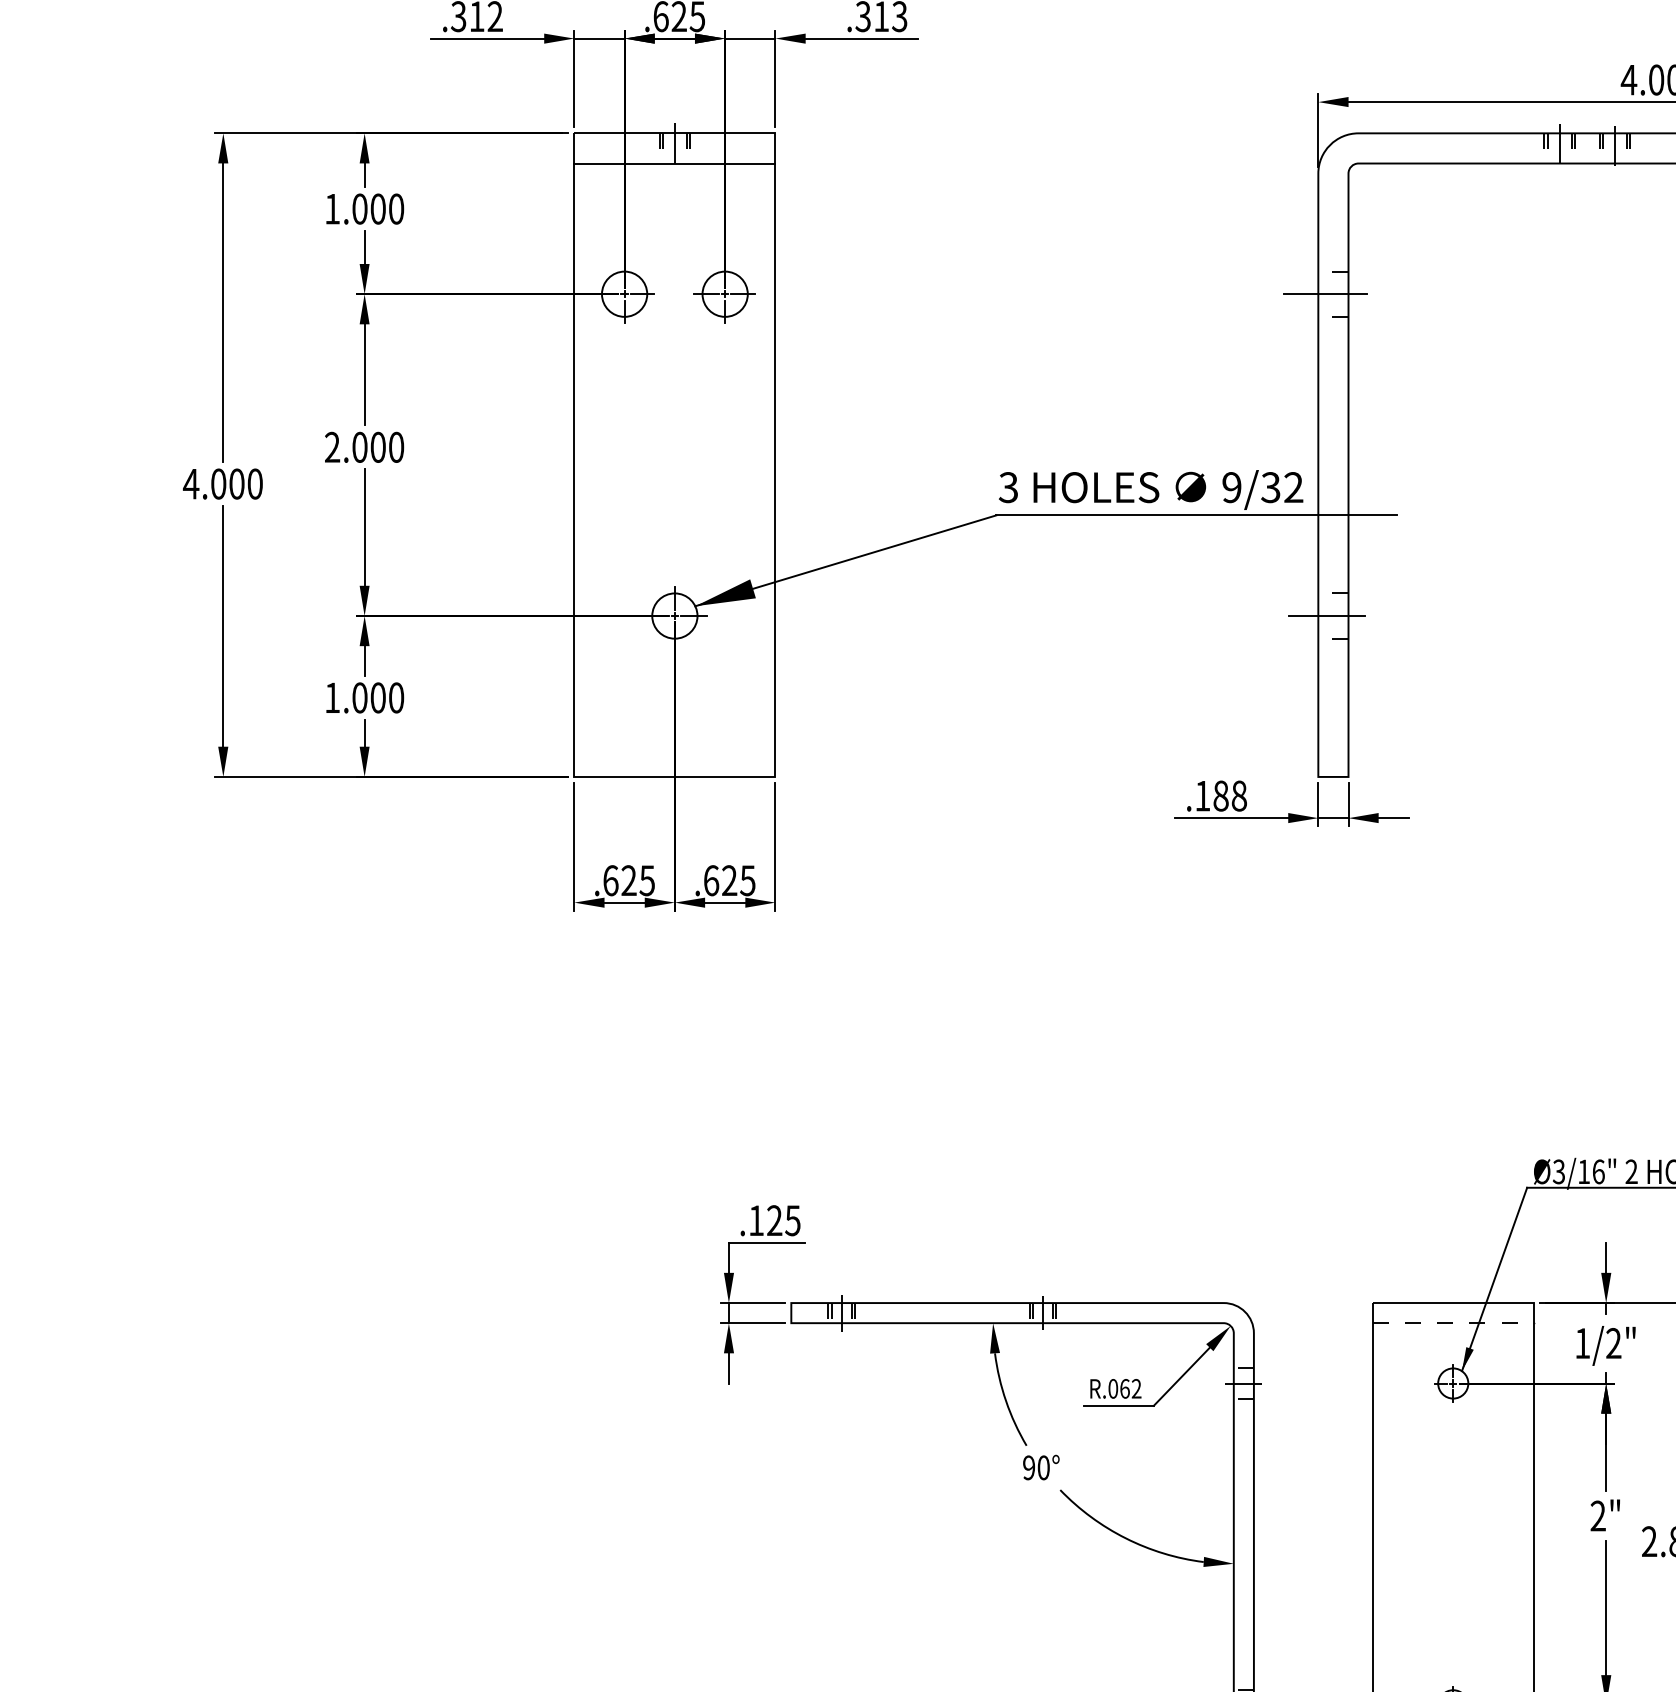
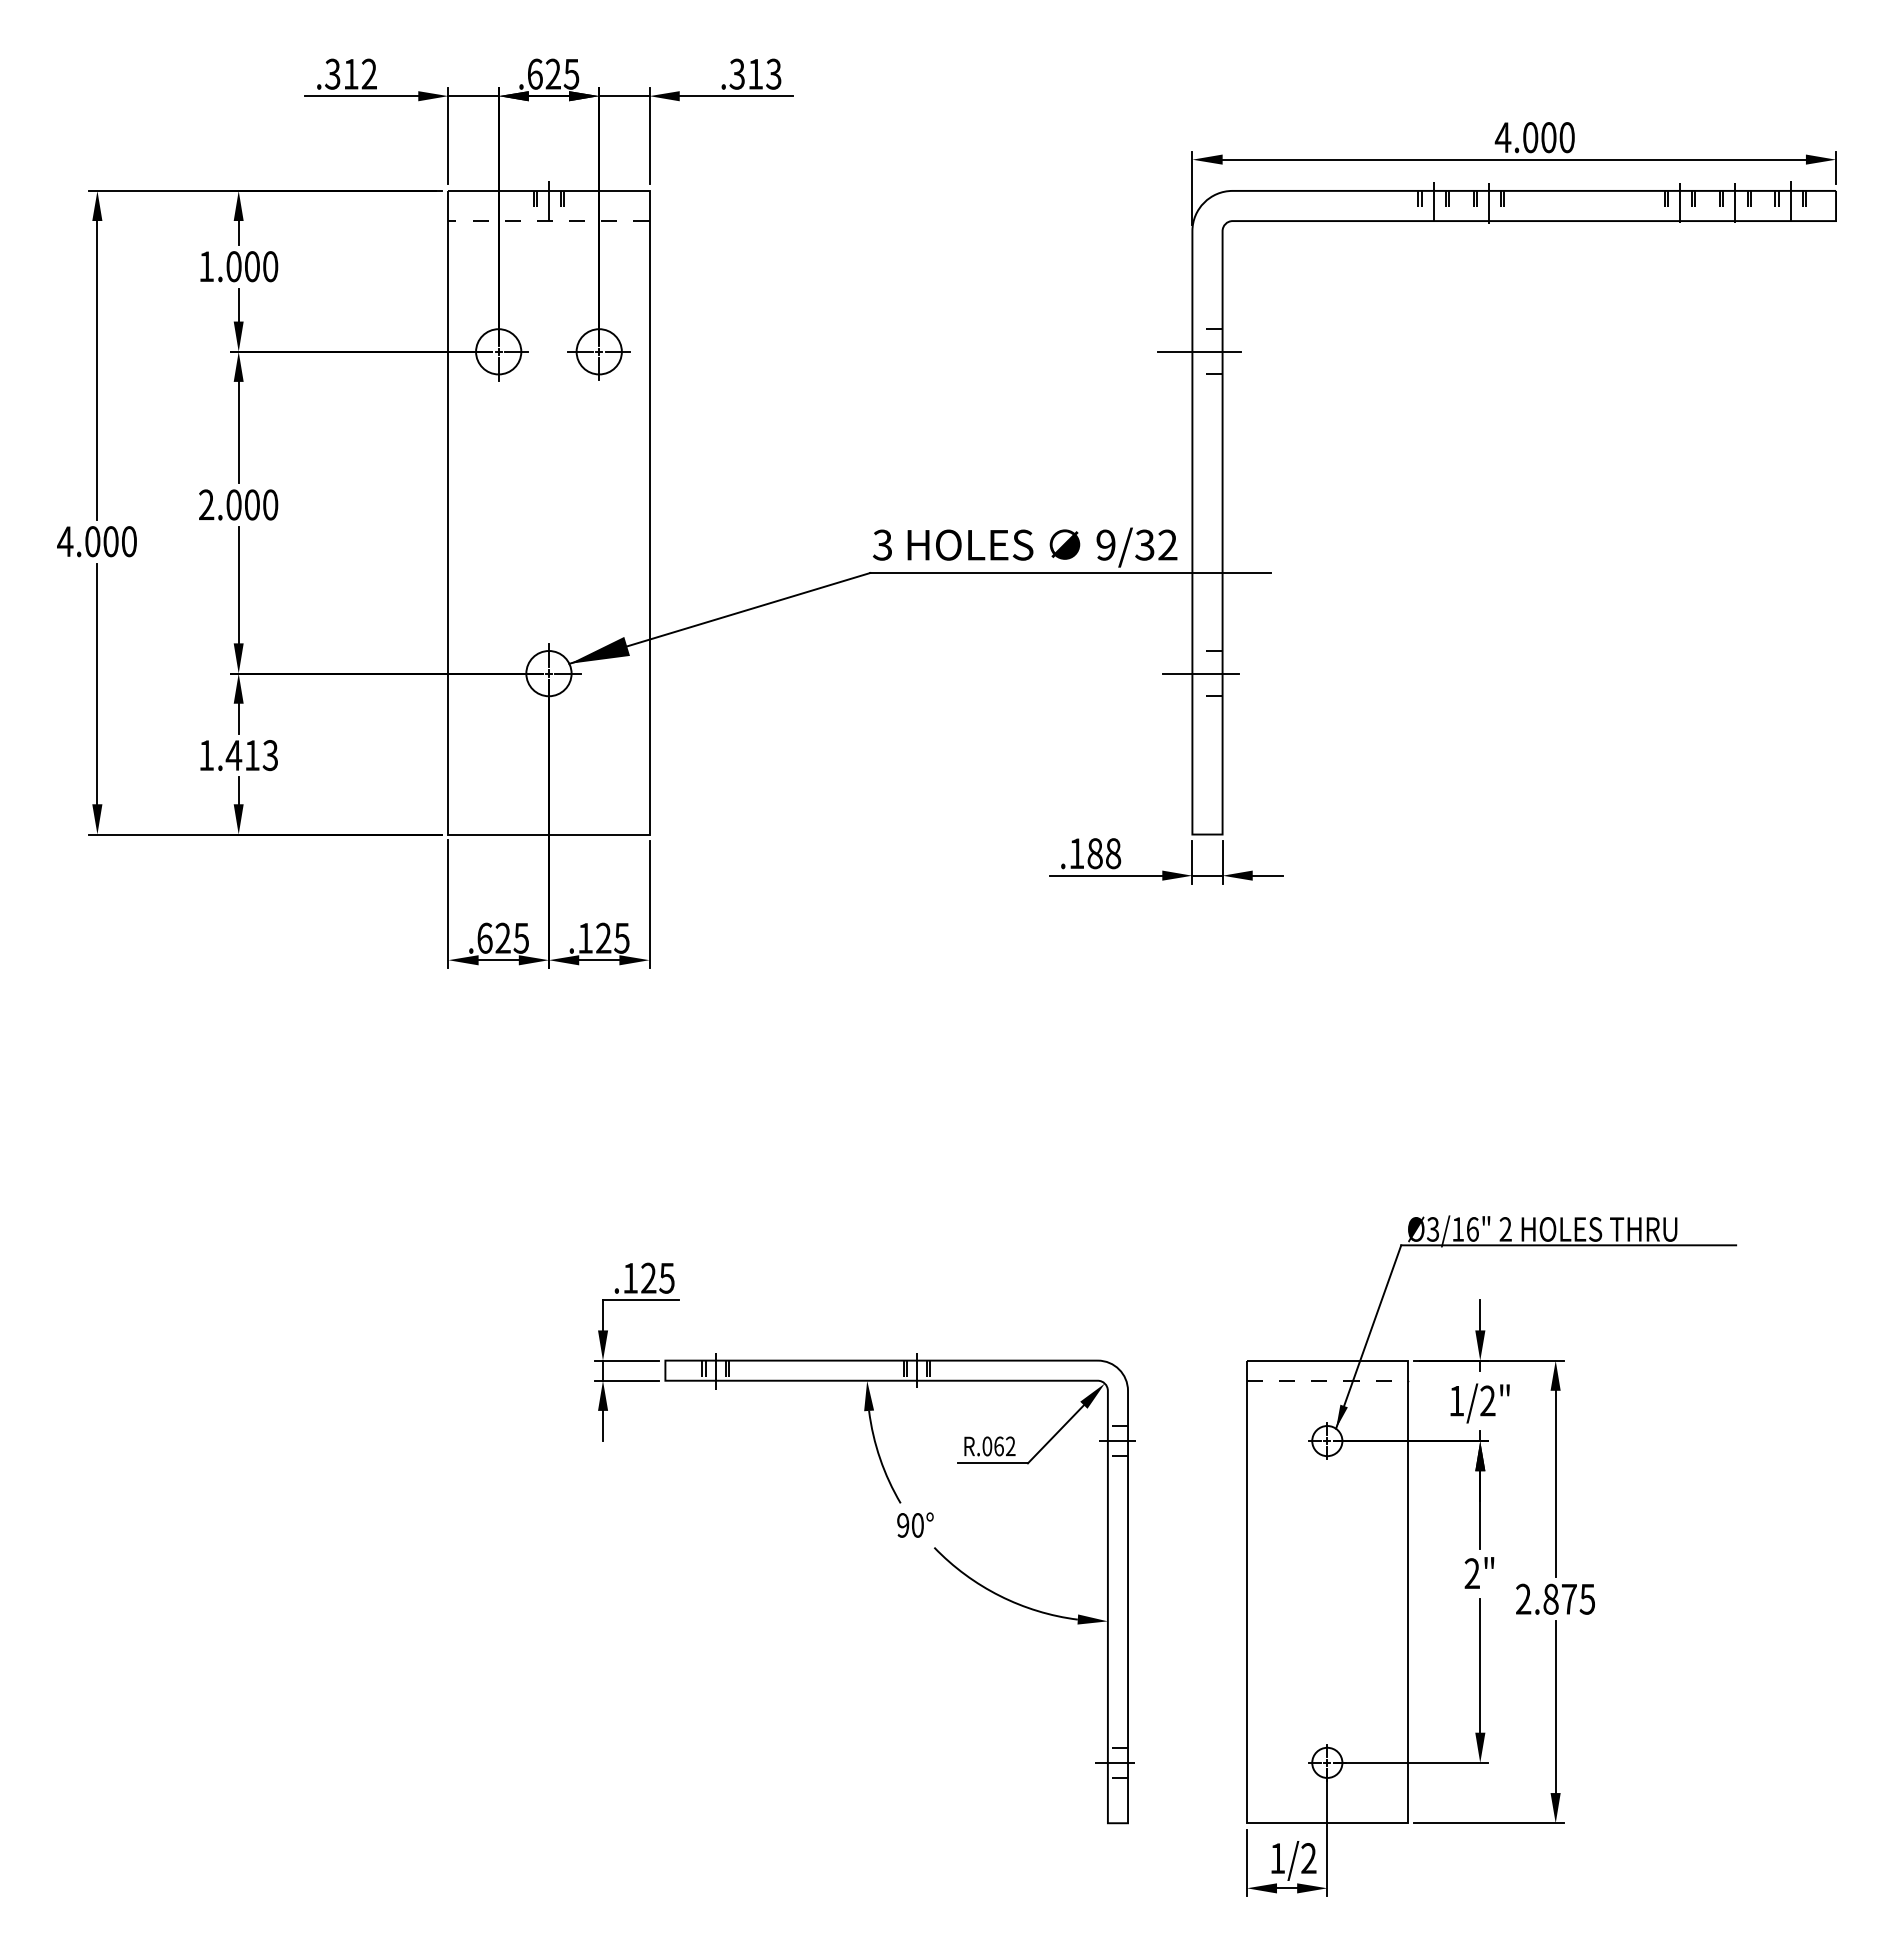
line: (674, 163) -> (548, 221), solid -> dashed
text: (377, 697) -> (251, 755), 1.000 -> 1.413
text: (711, 879) -> (585, 937), .625 -> .125

